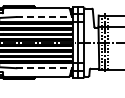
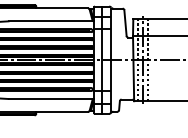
line: (45, 17) -> (52, 22), dashed -> solid
line: (45, 68) -> (52, 99), dashed -> solid

